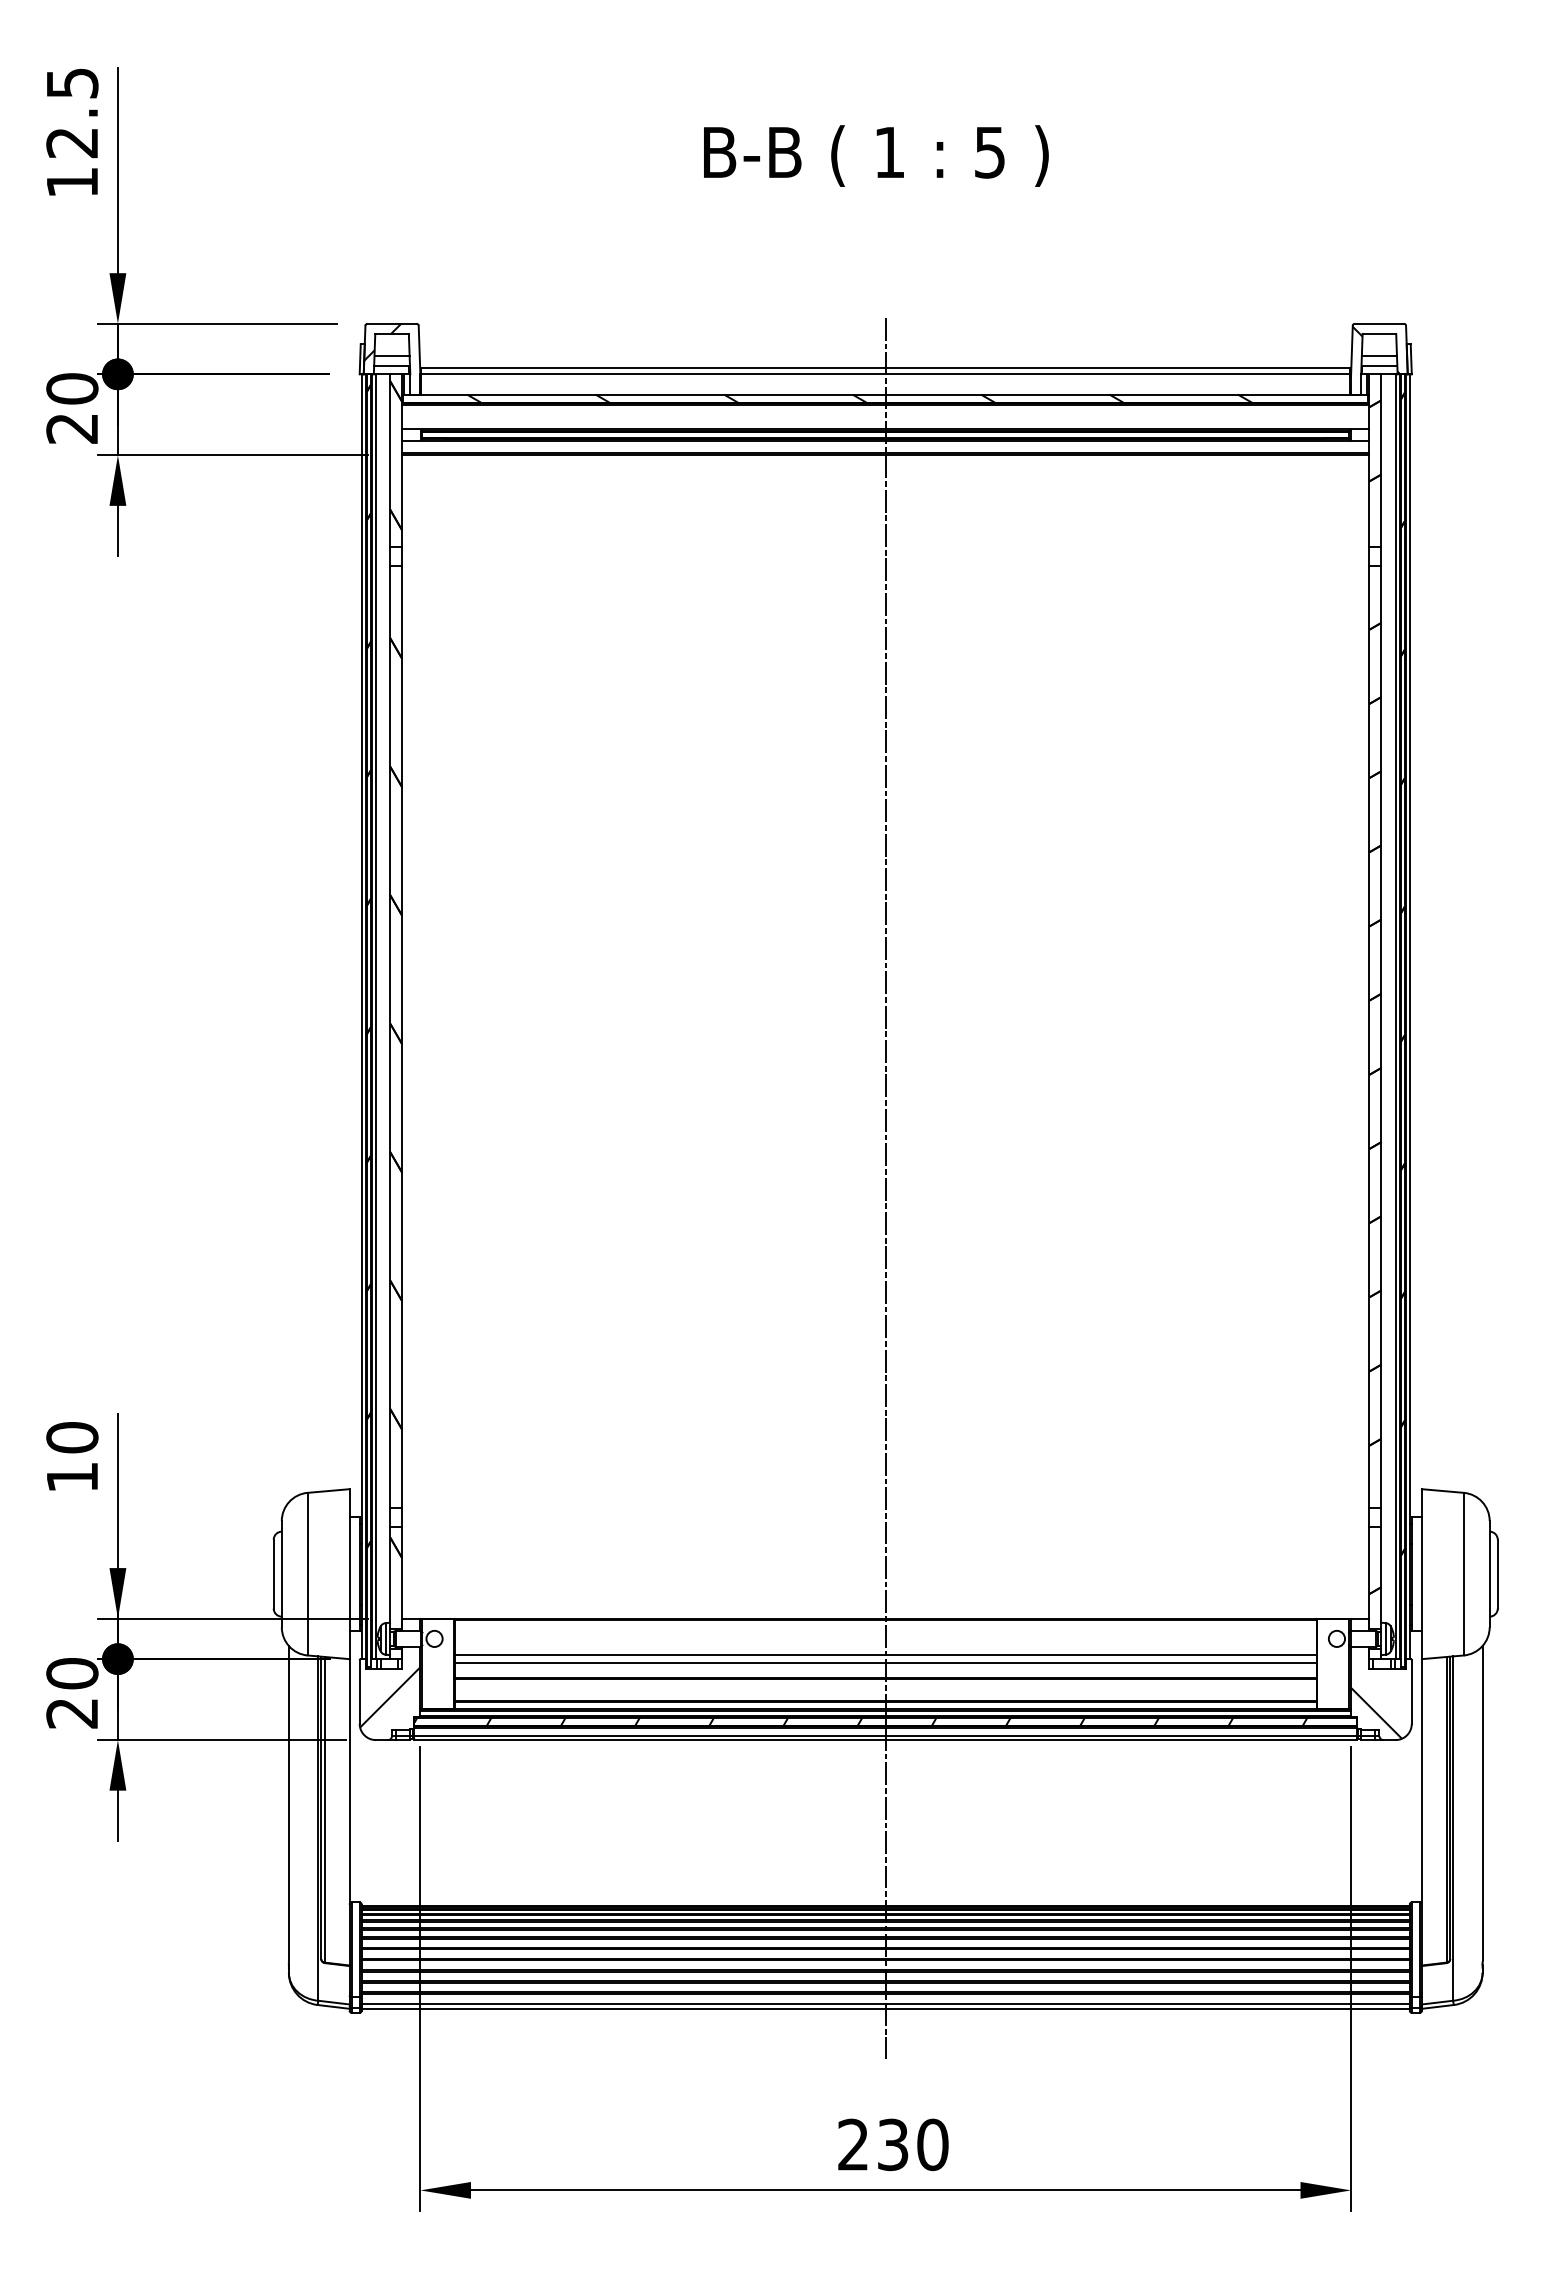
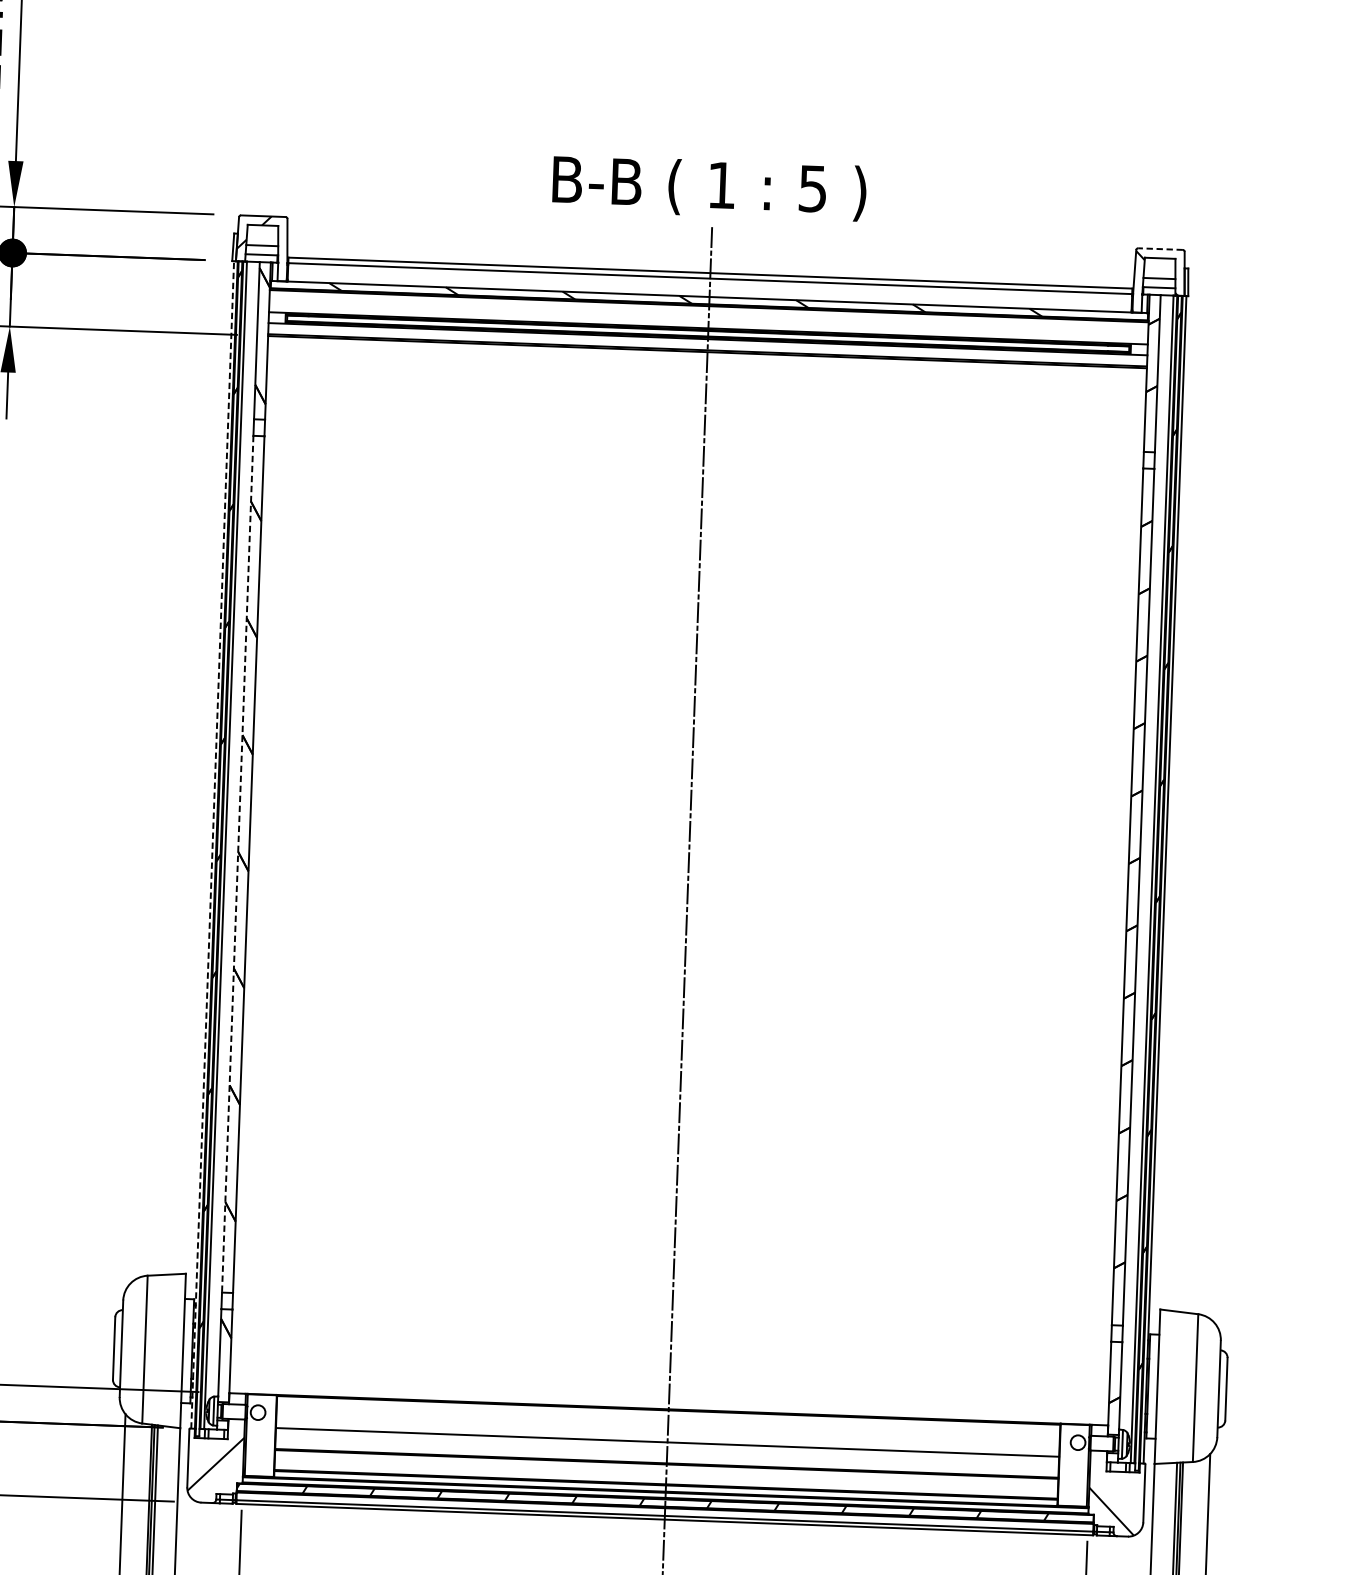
text: (876, 155) -> (709, 187), moved
line: (1379, 323) -> (1160, 248), solid -> dashed
line: (361, 1016) -> (212, 844), solid -> dashed
line: (390, 1037) -> (238, 864), solid -> dashed
line: (885, 1663) -> (667, 1450), removed

